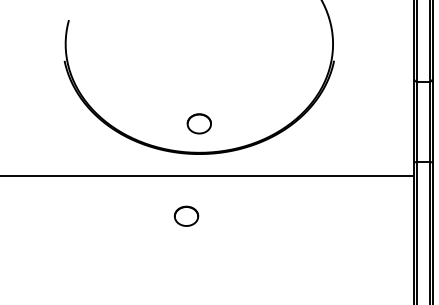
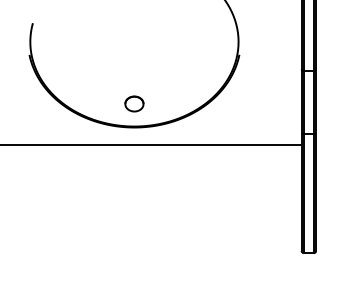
part: (186, 215) -> (124, 175), removed

